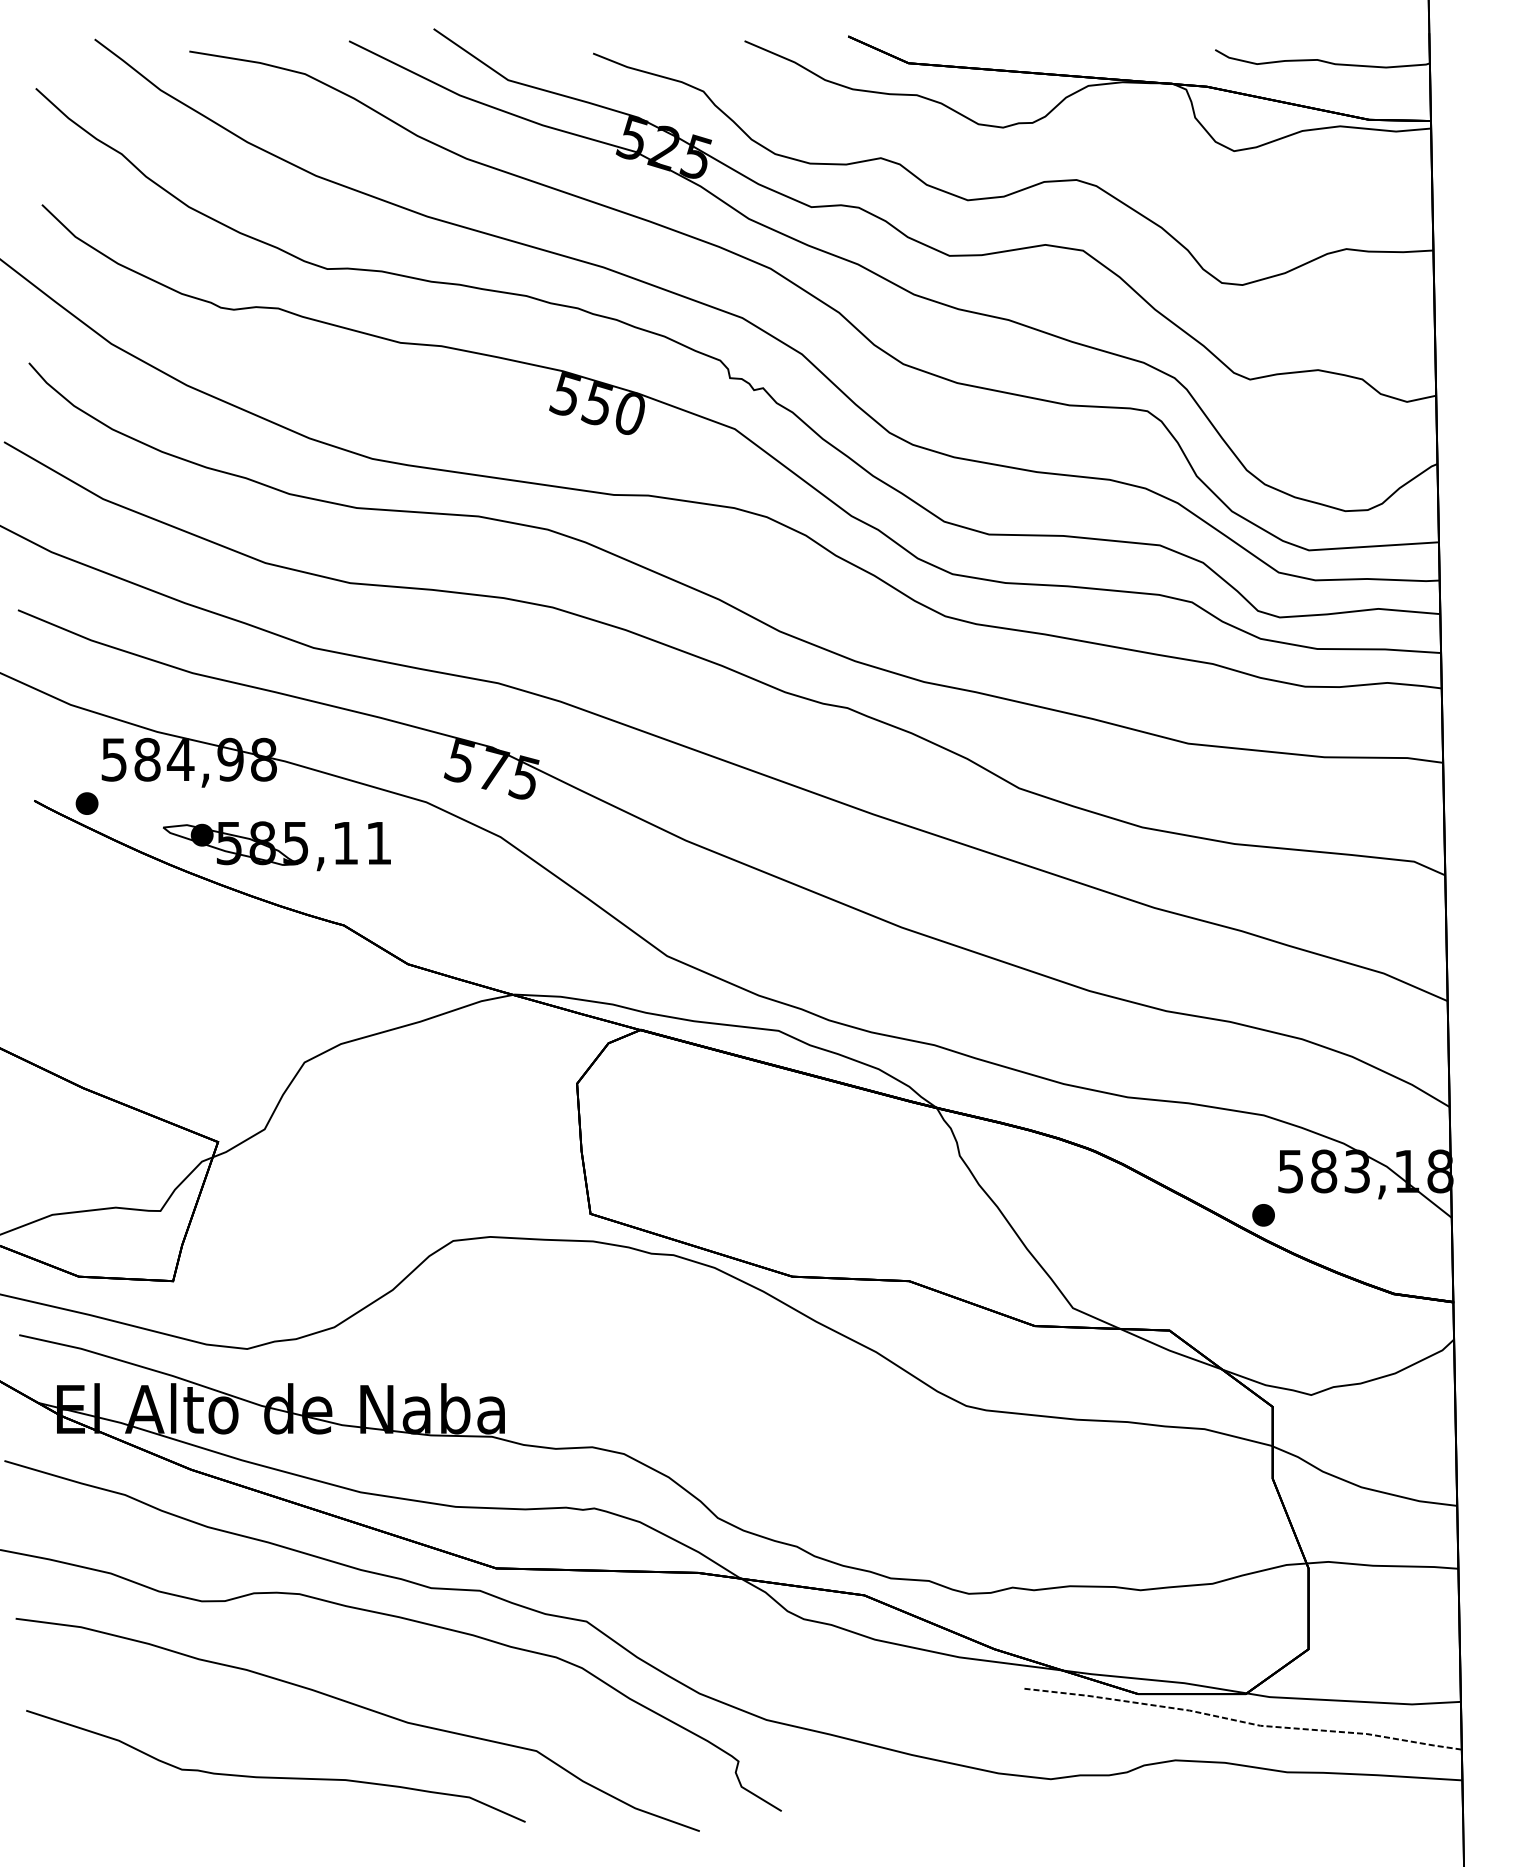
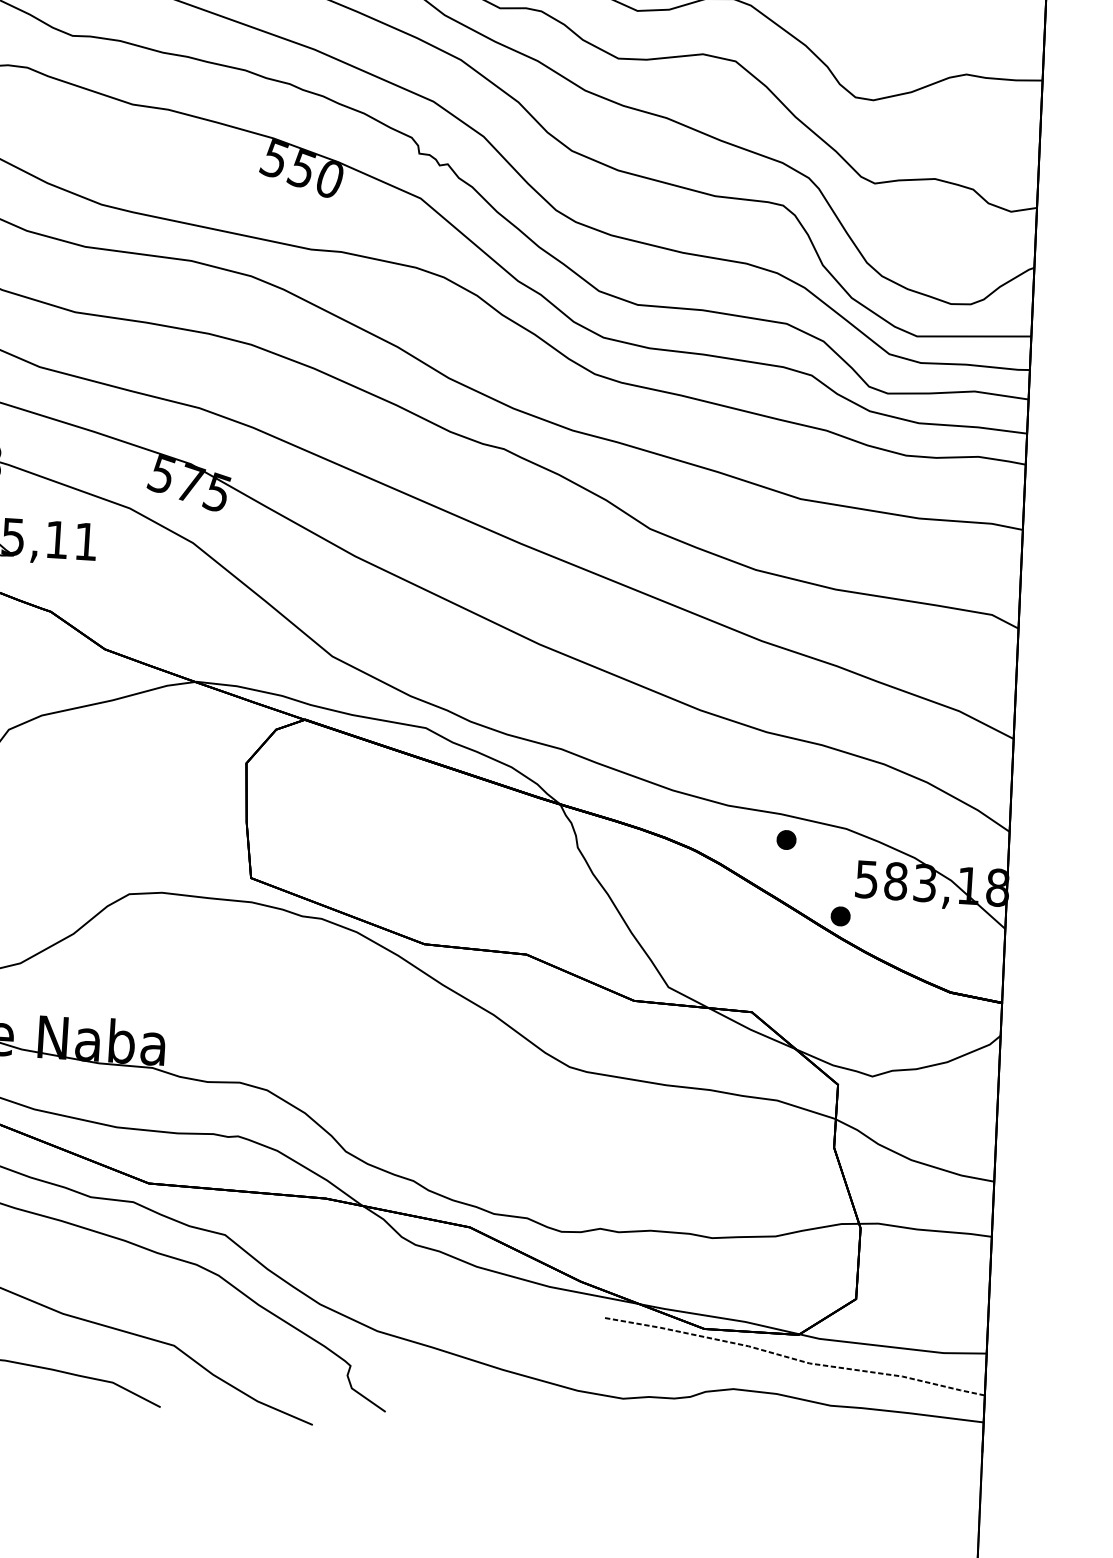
part: (1196, 1132) -> (786, 840), added

